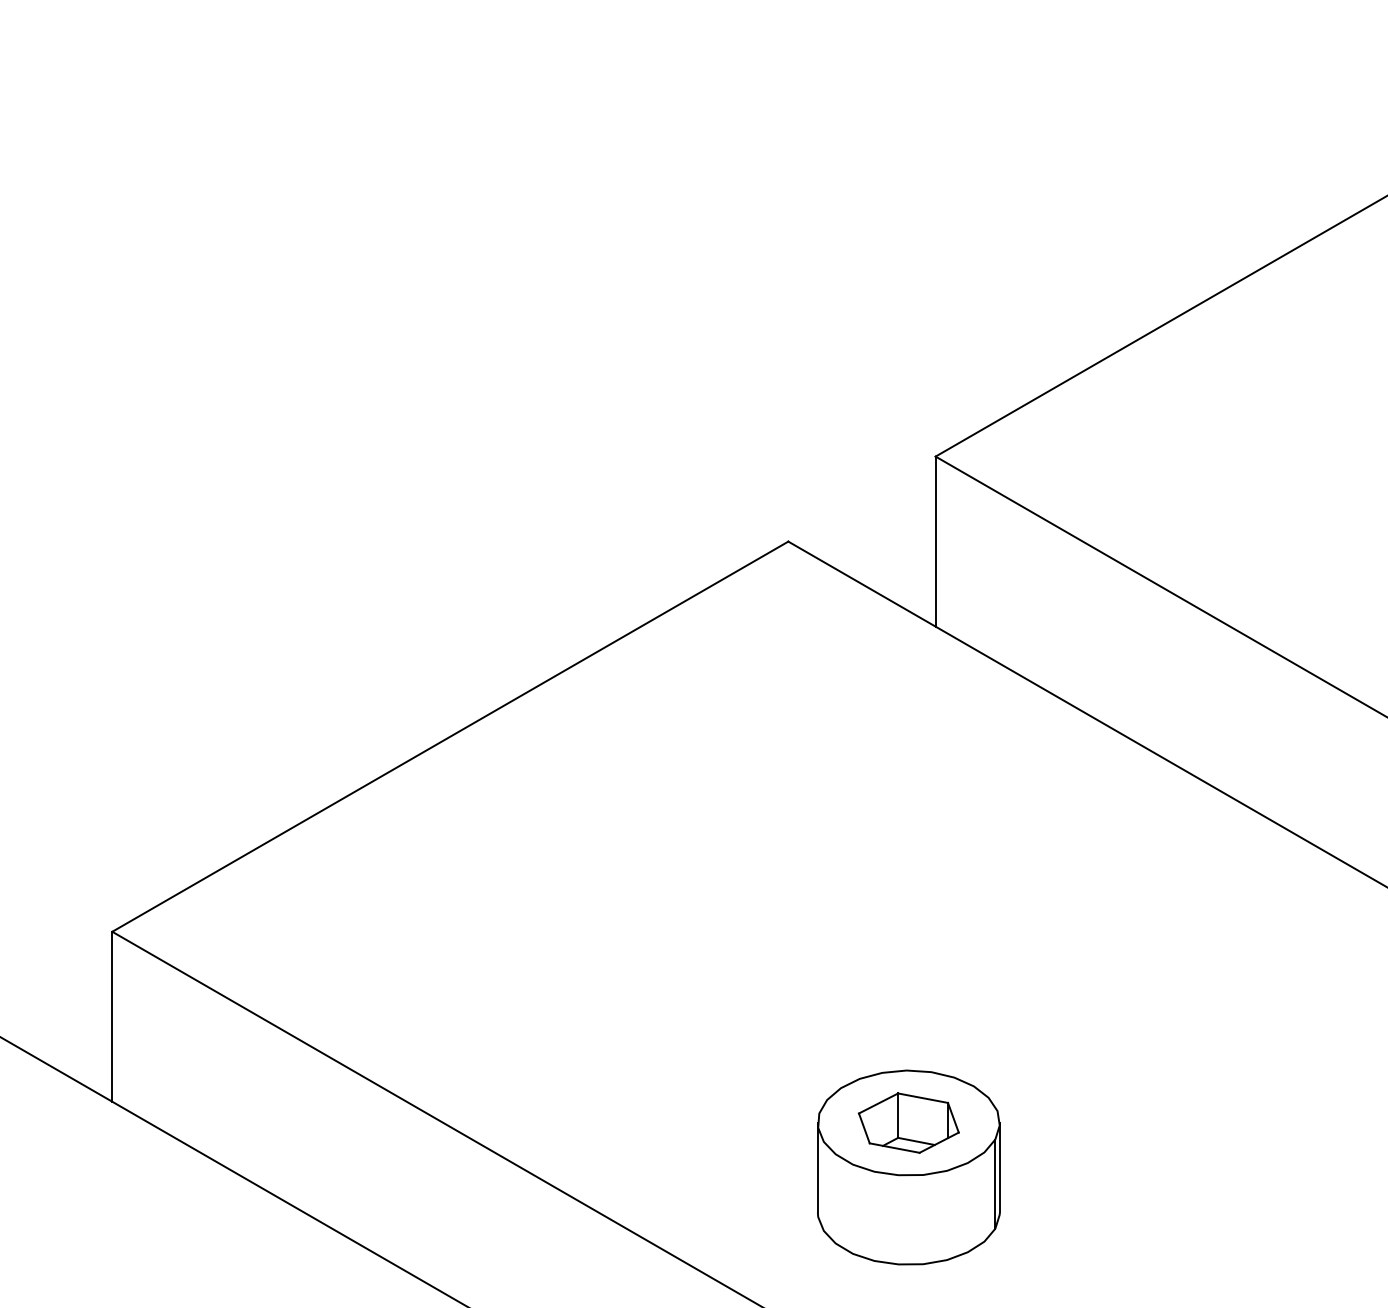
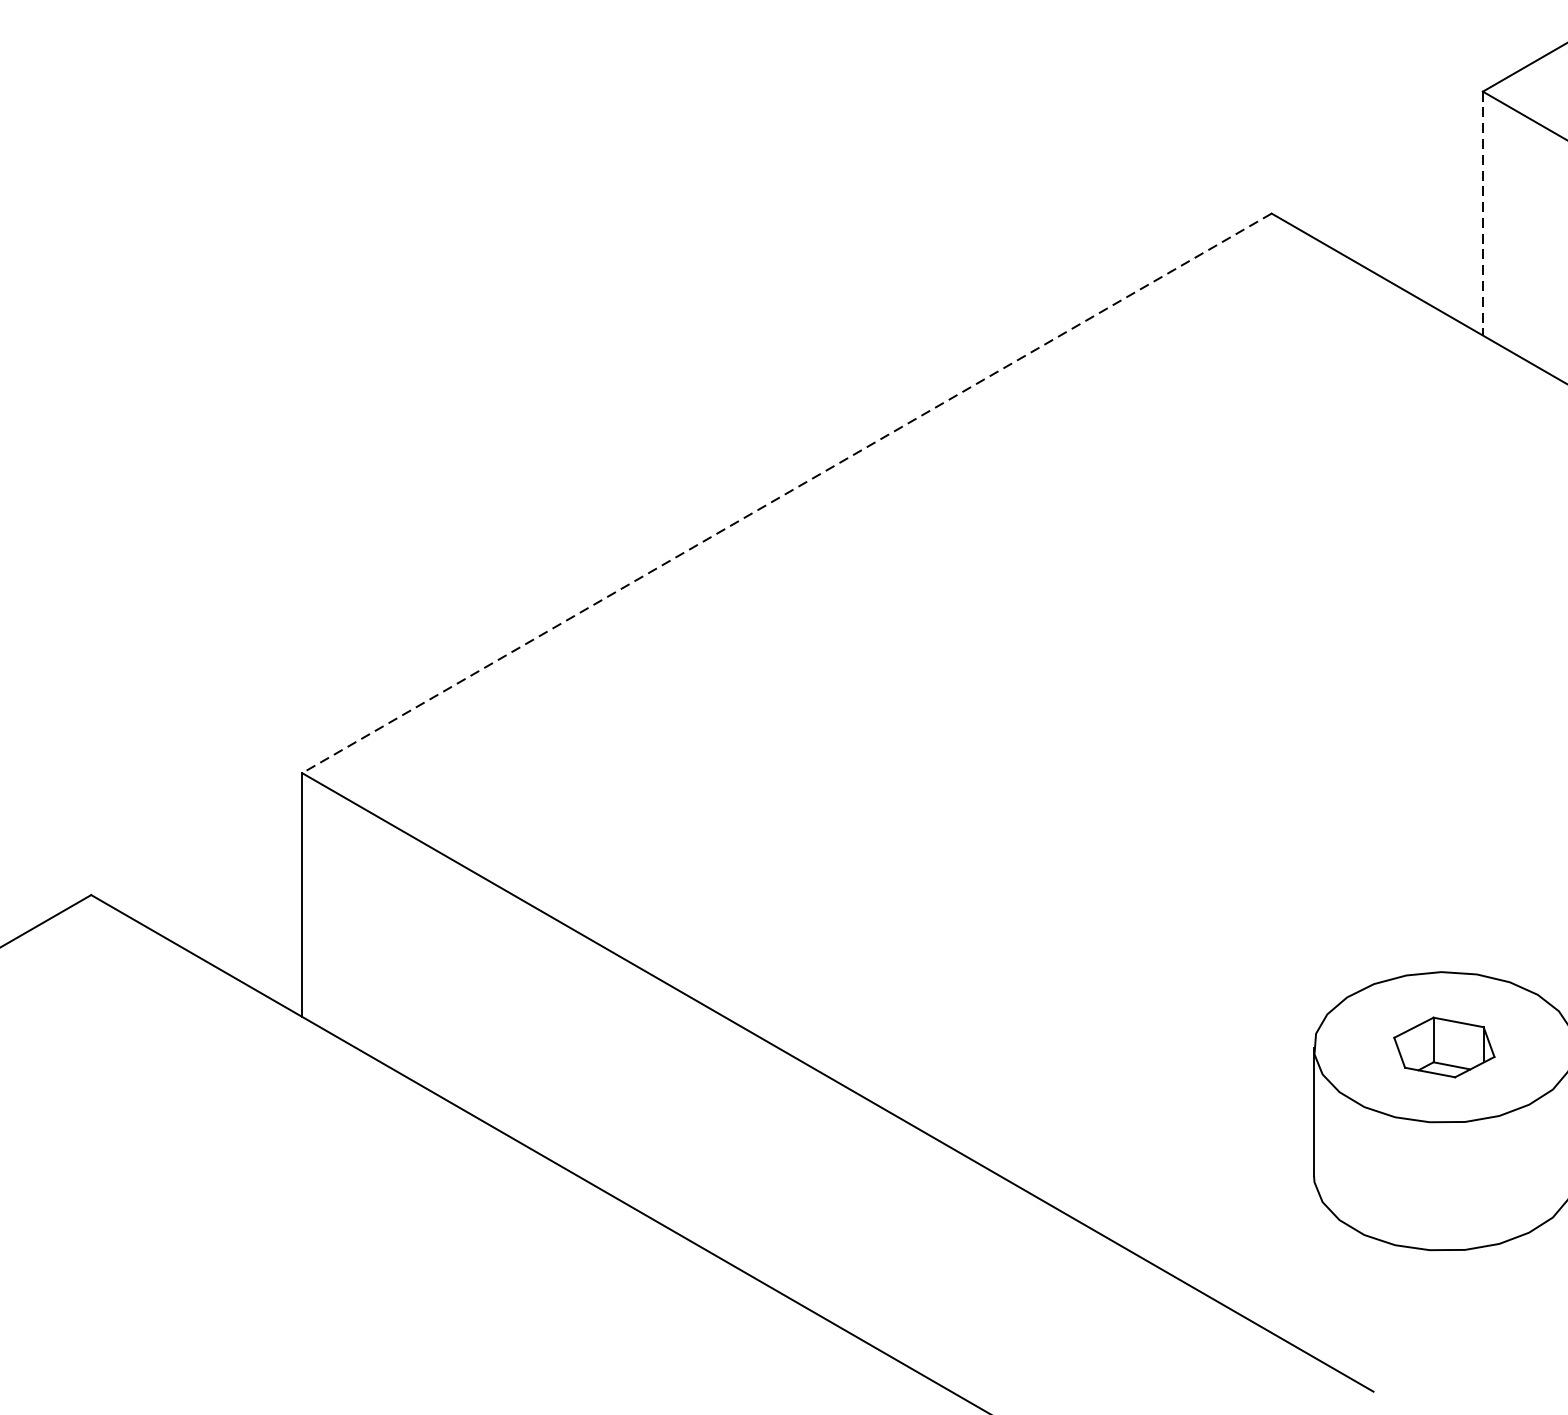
line: (935, 542) -> (1482, 214), solid -> dashed
line: (449, 736) -> (785, 493), solid -> dashed
part: (908, 1122) -> (1443, 1046), size x0.7

